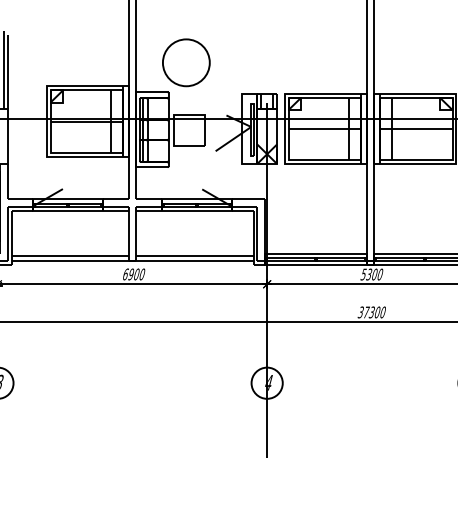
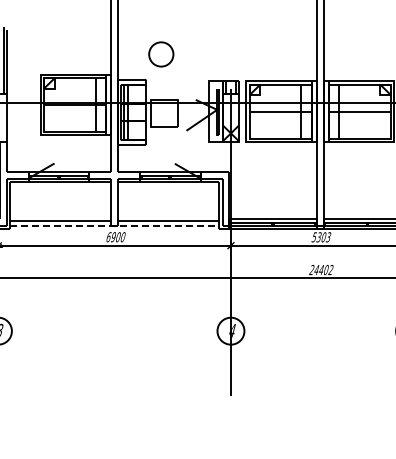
circle: (186, 62) -> (161, 54), size x0.6
line: (133, 260) -> (115, 225), solid -> dashed
text: (378, 274) -> (327, 237), 5300 -> 5303
text: (371, 311) -> (321, 269), 37300 -> 24402

